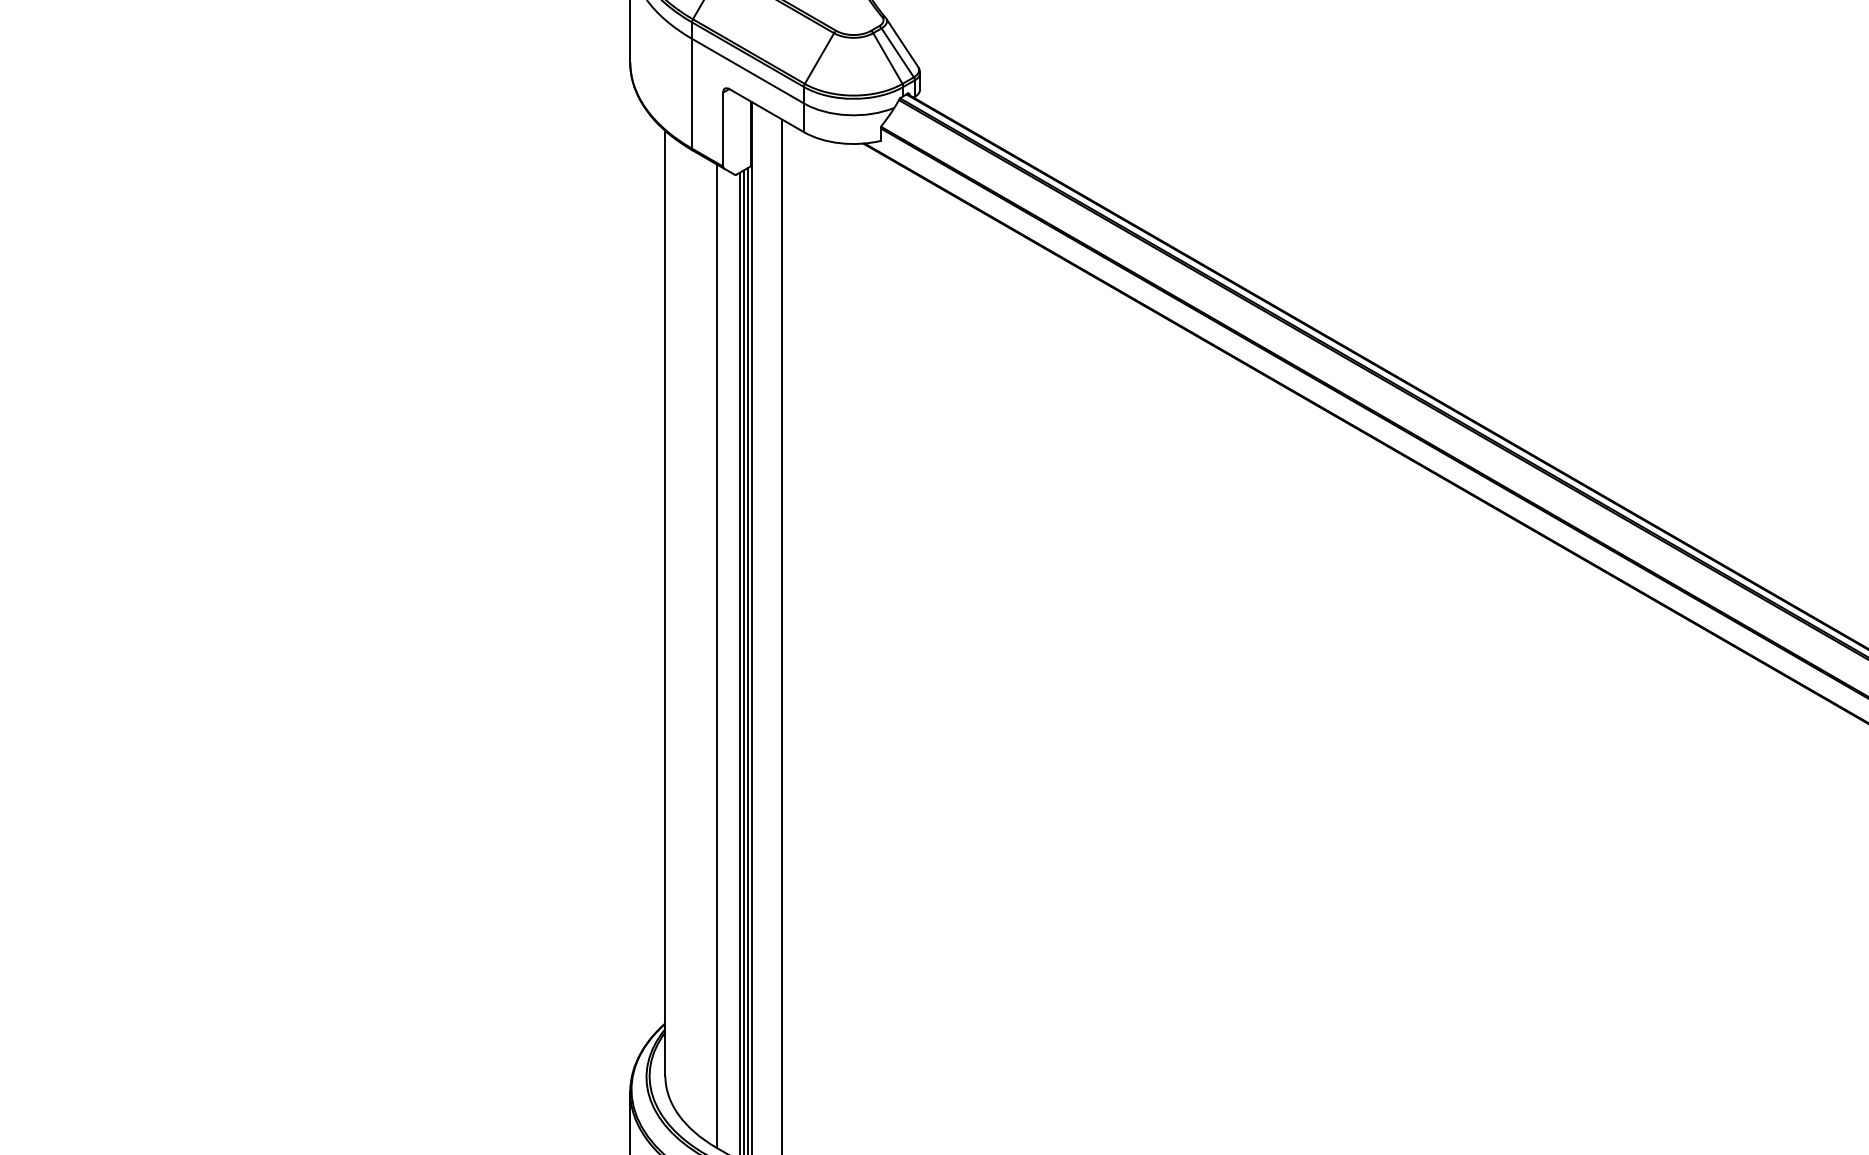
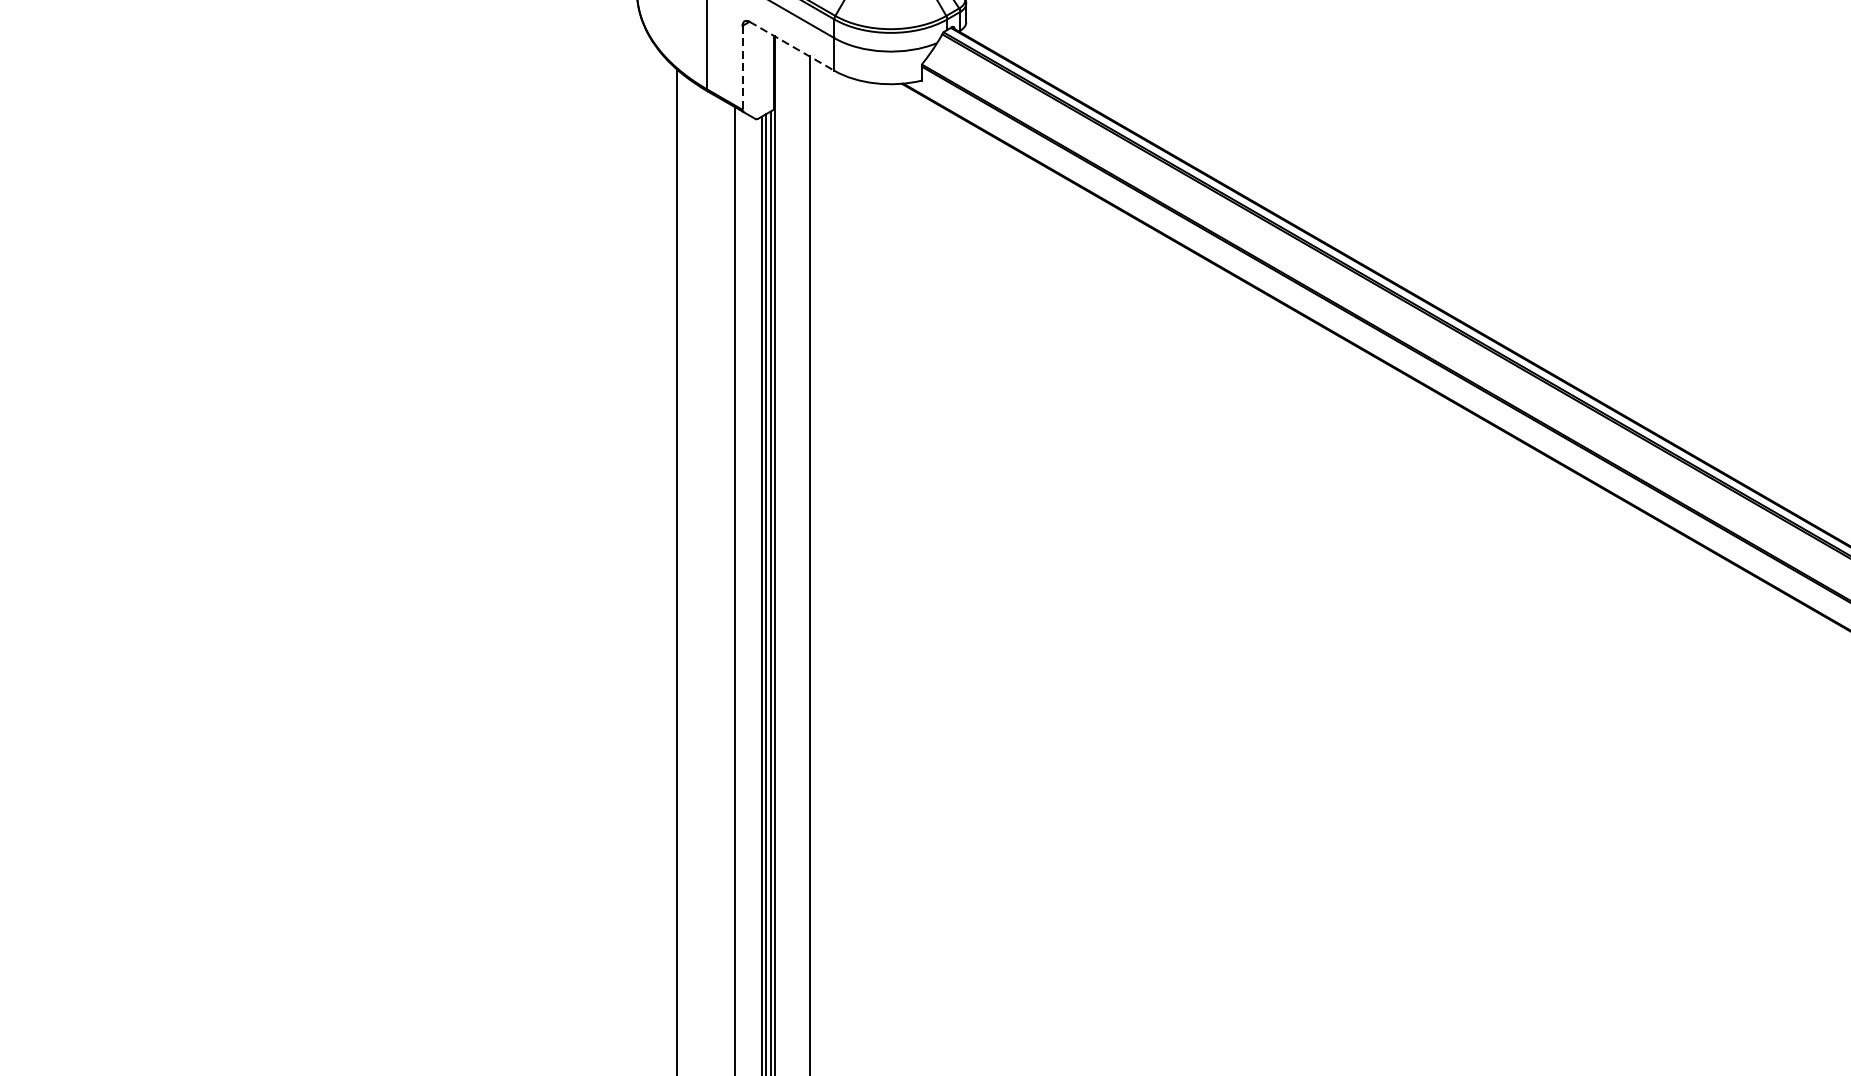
line: (767, 110) -> (792, 46), solid -> dashed
line: (723, 129) -> (742, 67), solid -> dashed

